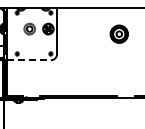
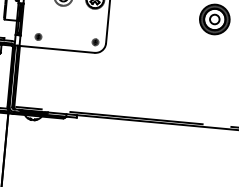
line: (29, 60) -> (58, 49), dashed -> solid

